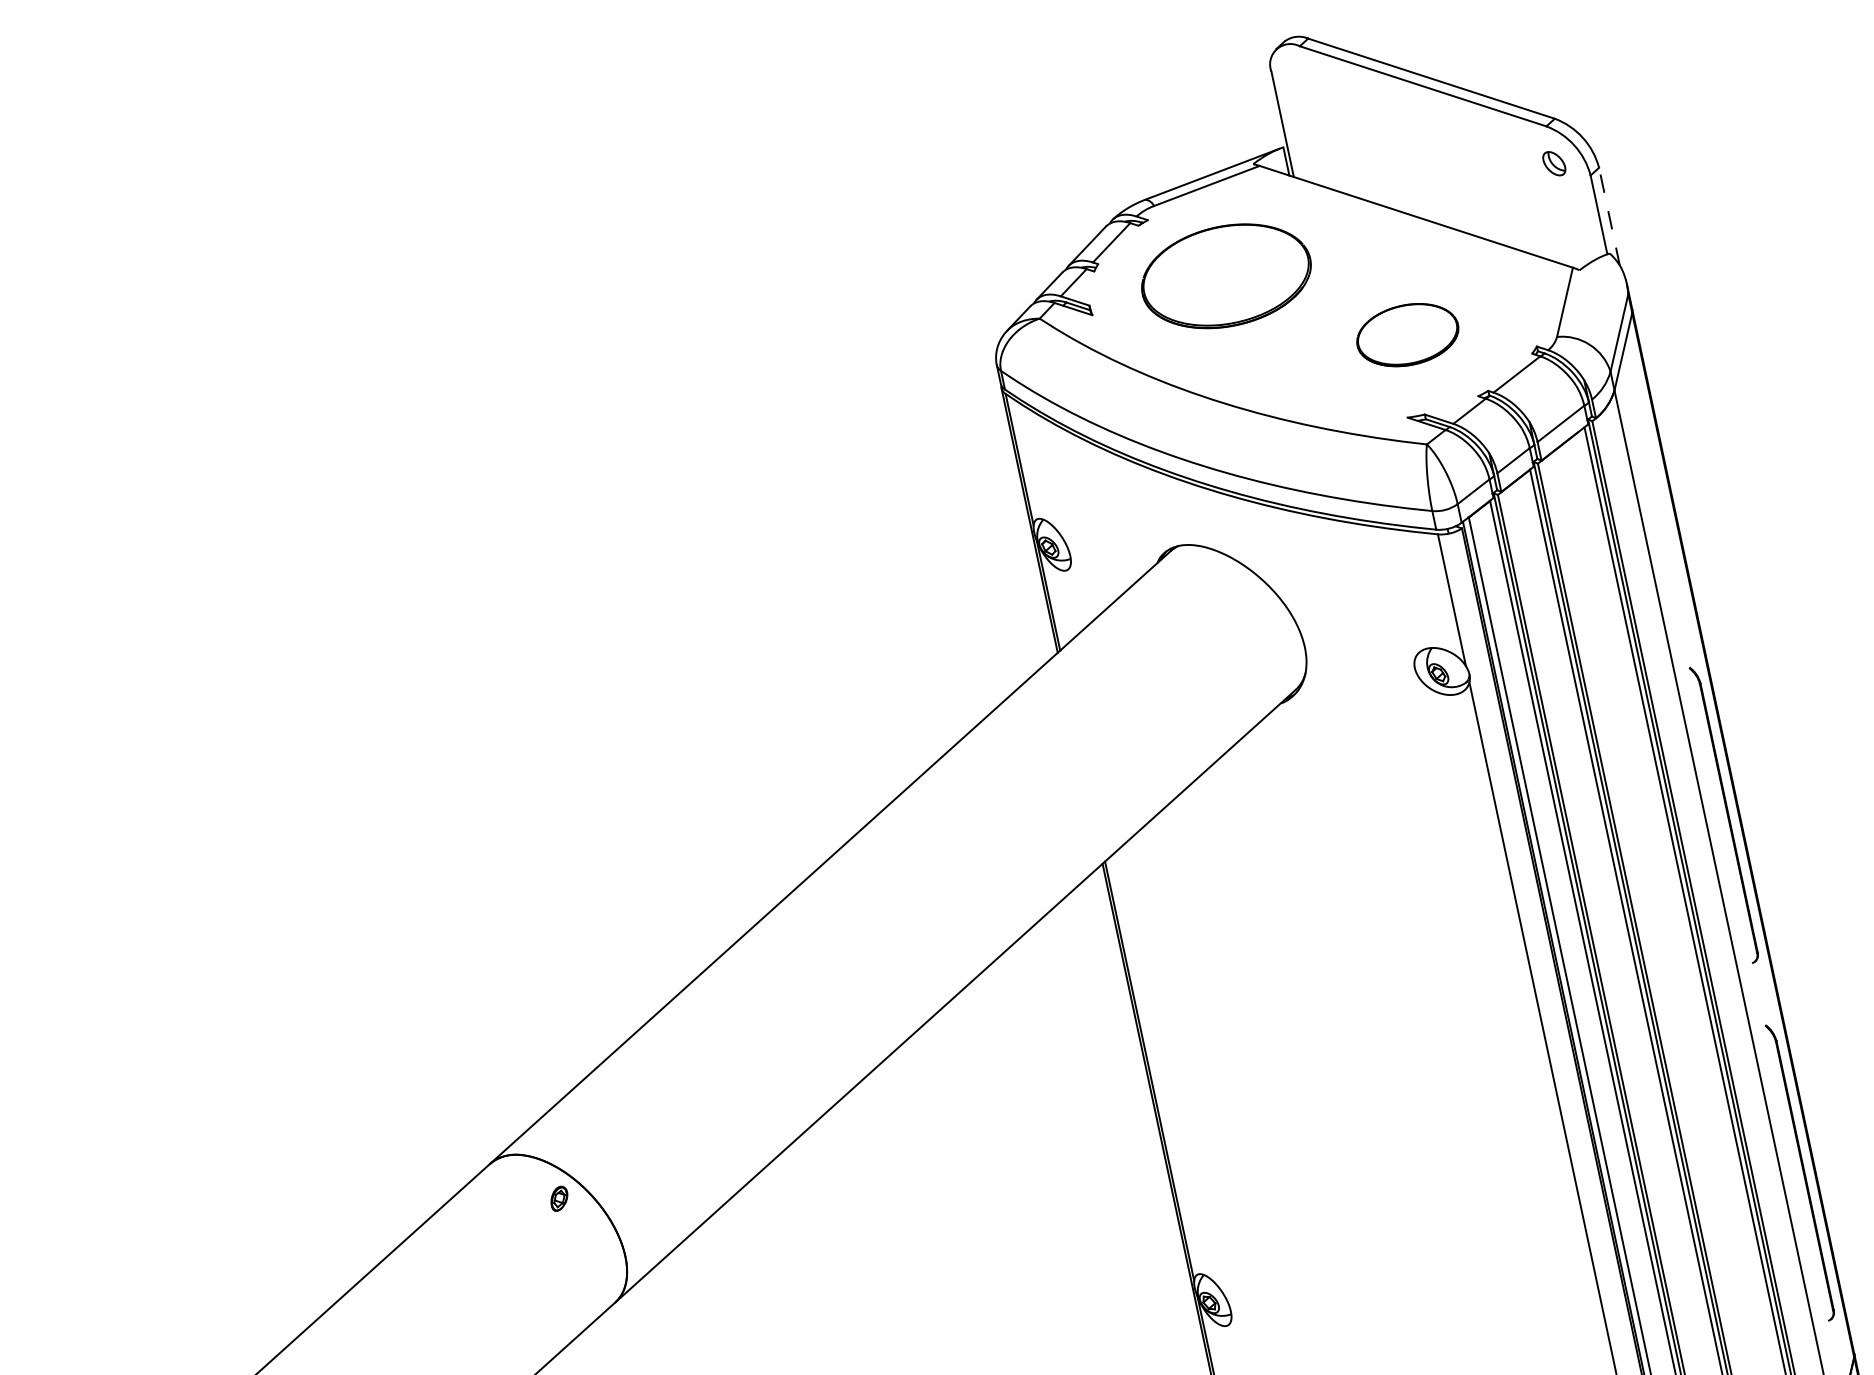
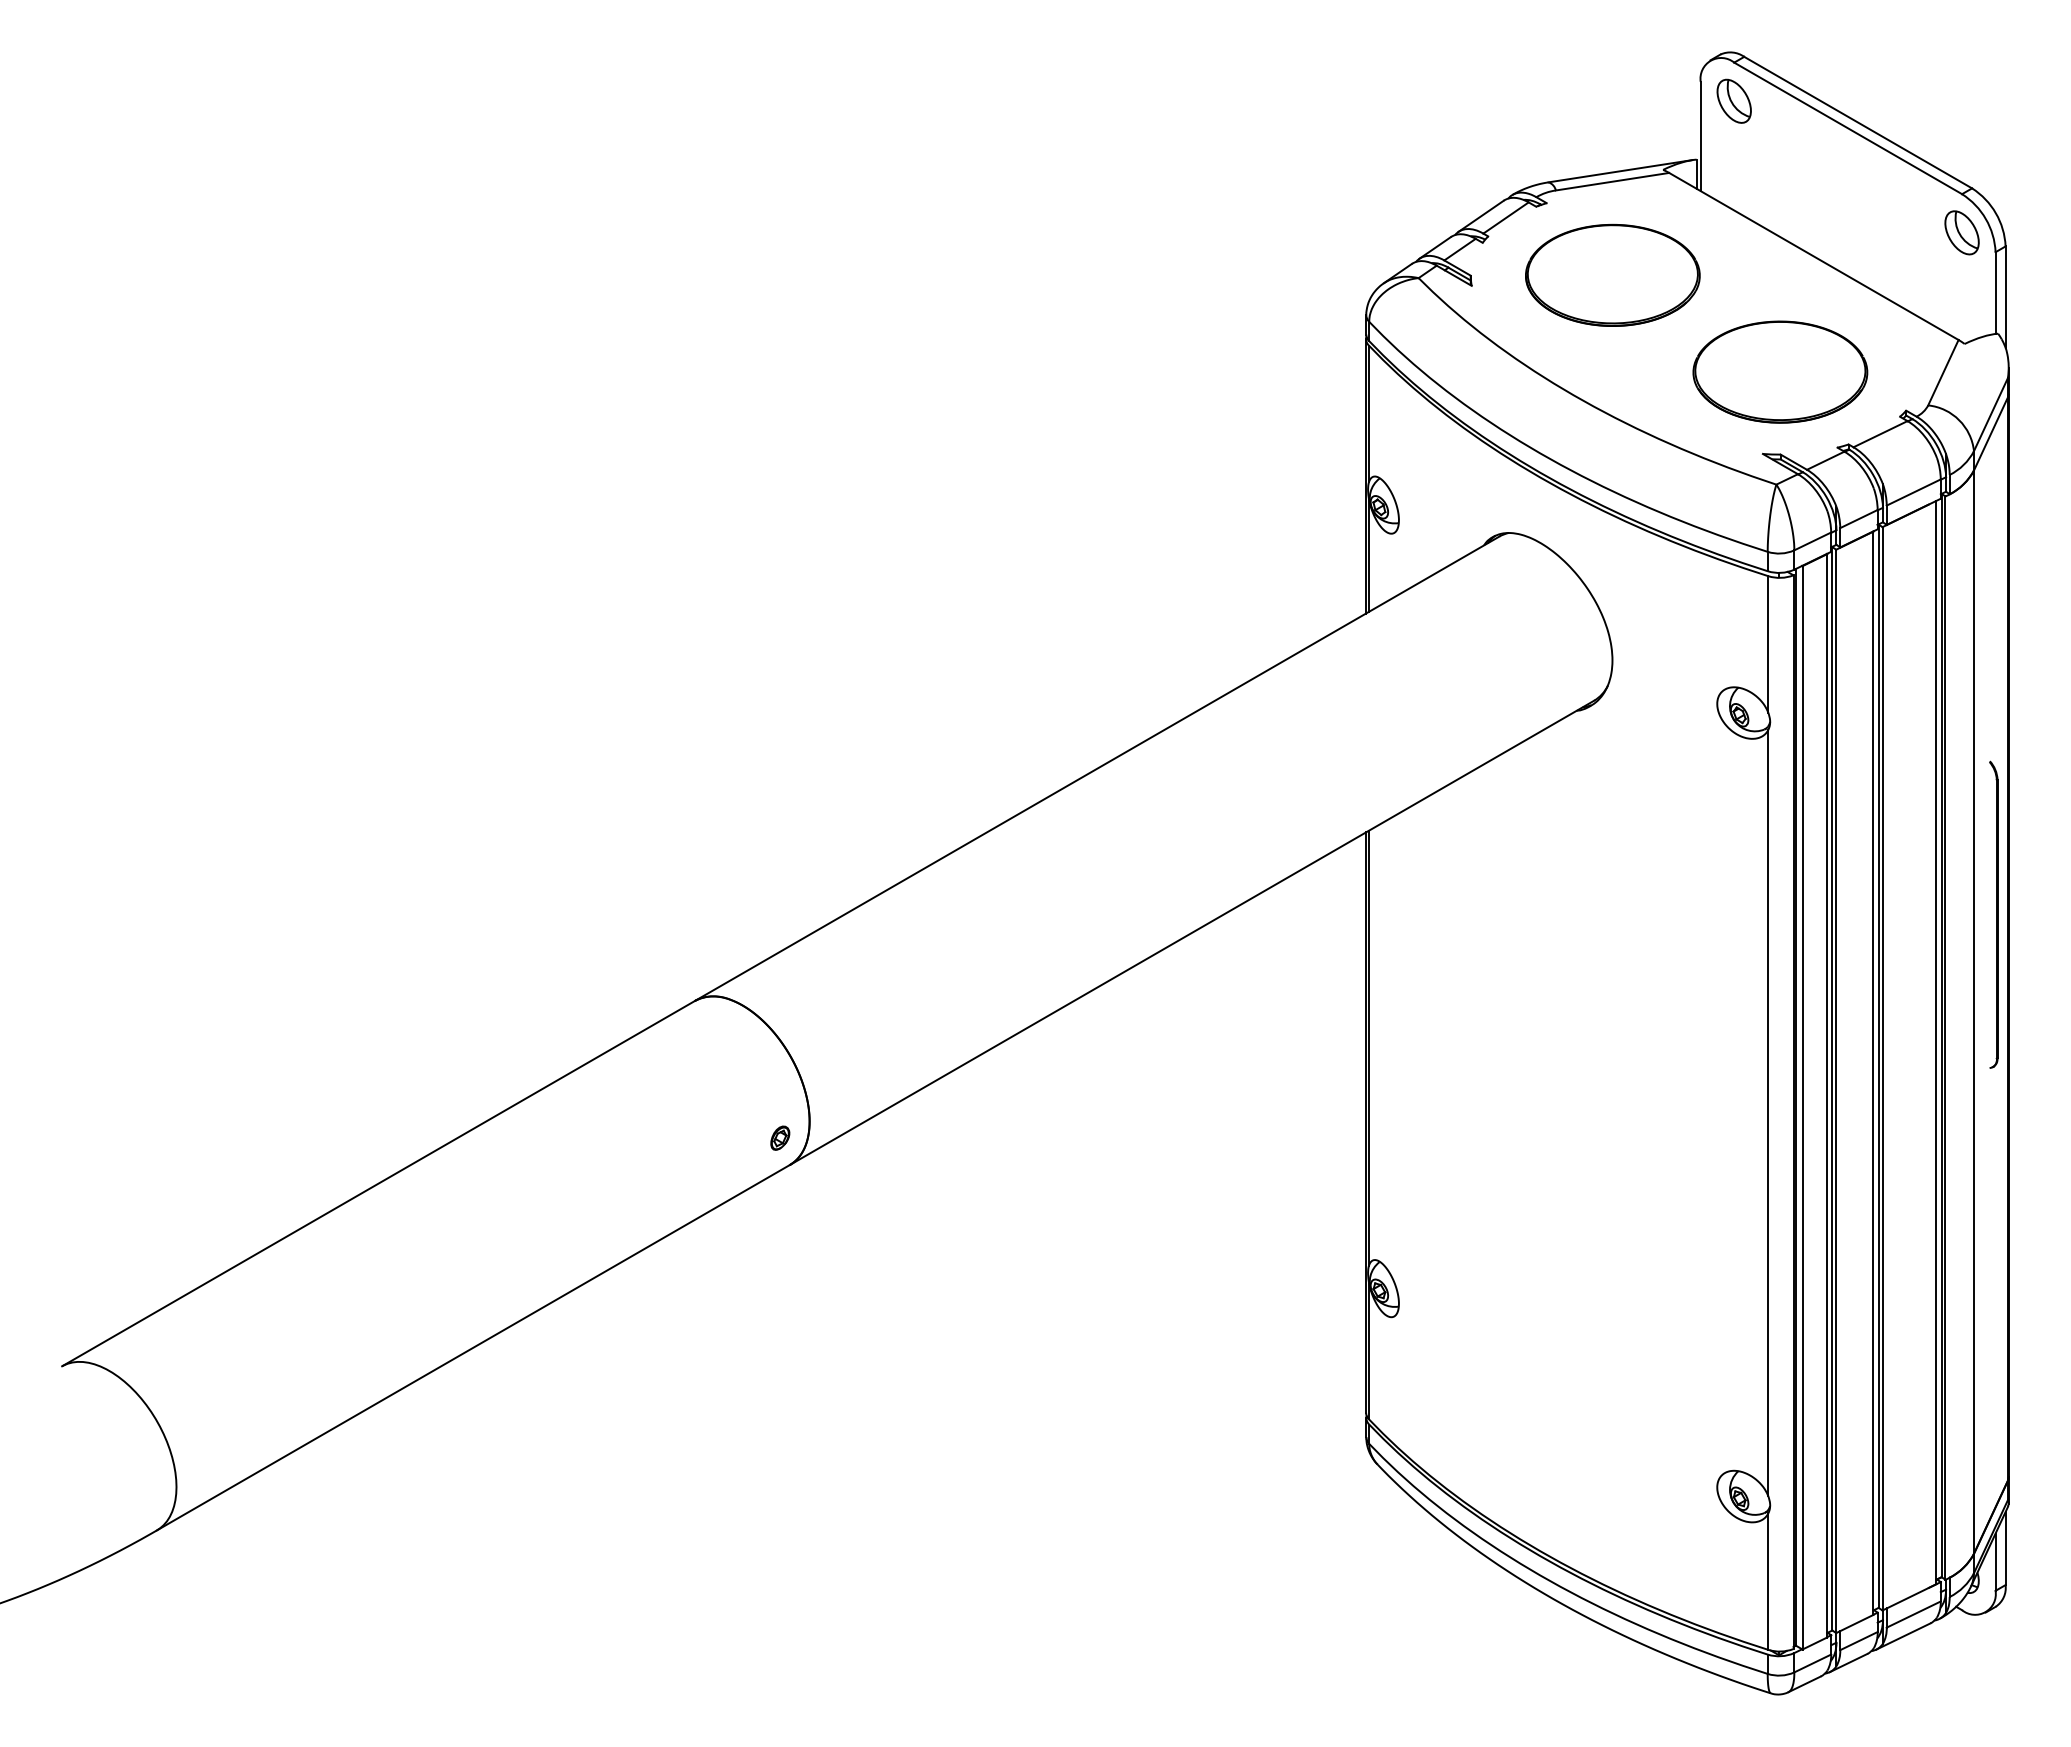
part: (1306, 82) -> (1733, 100), added
part: (1553, 163) -> (1961, 232), size x1.67
line: (1609, 217) -> (2005, 297), dashed -> solid
part: (1407, 334) -> (1780, 371), size x1.67
part: (1800, 1172) -> (1993, 1285), removed
part: (559, 1198) -> (780, 1137), moved

